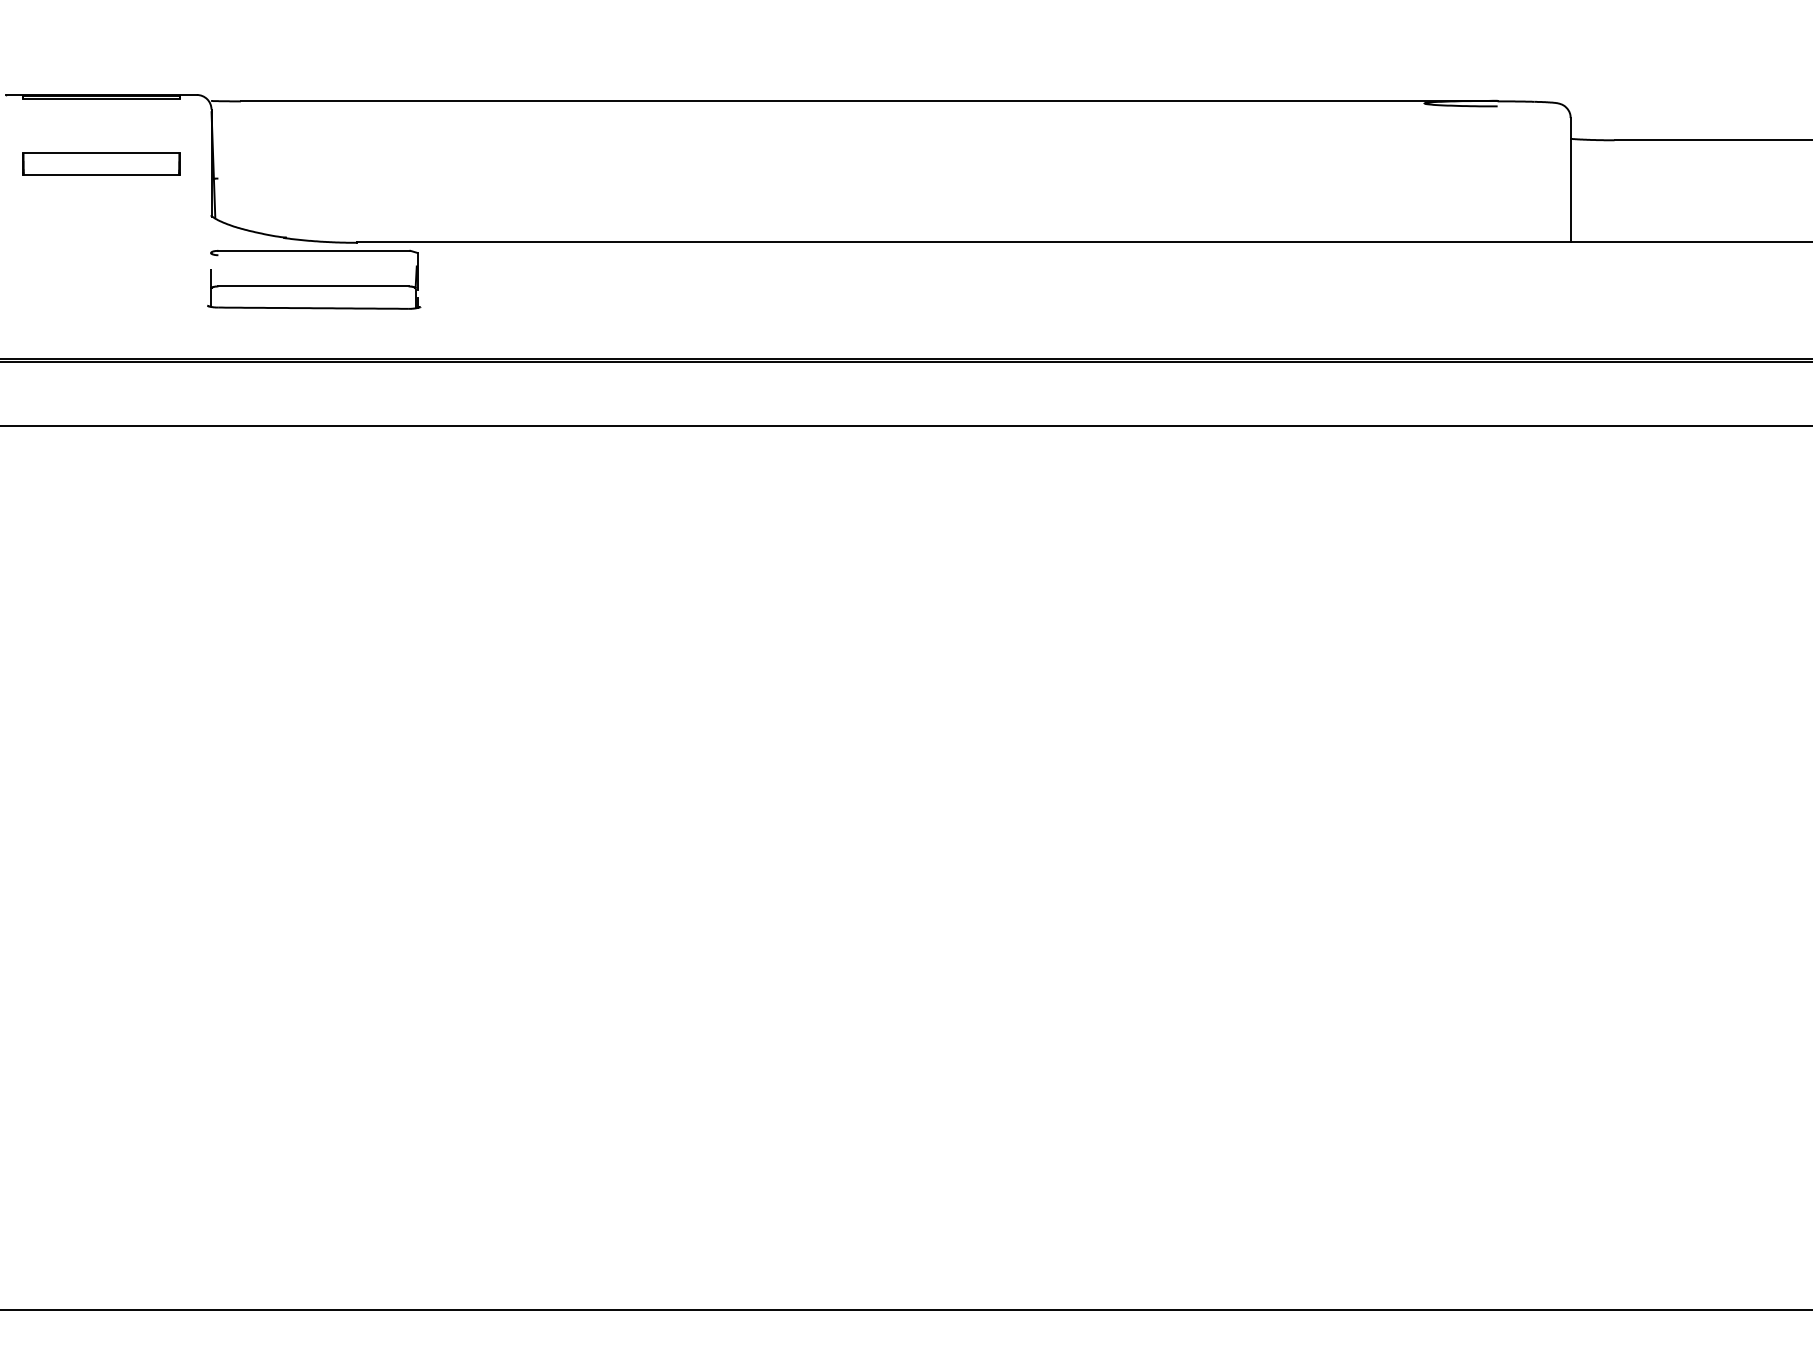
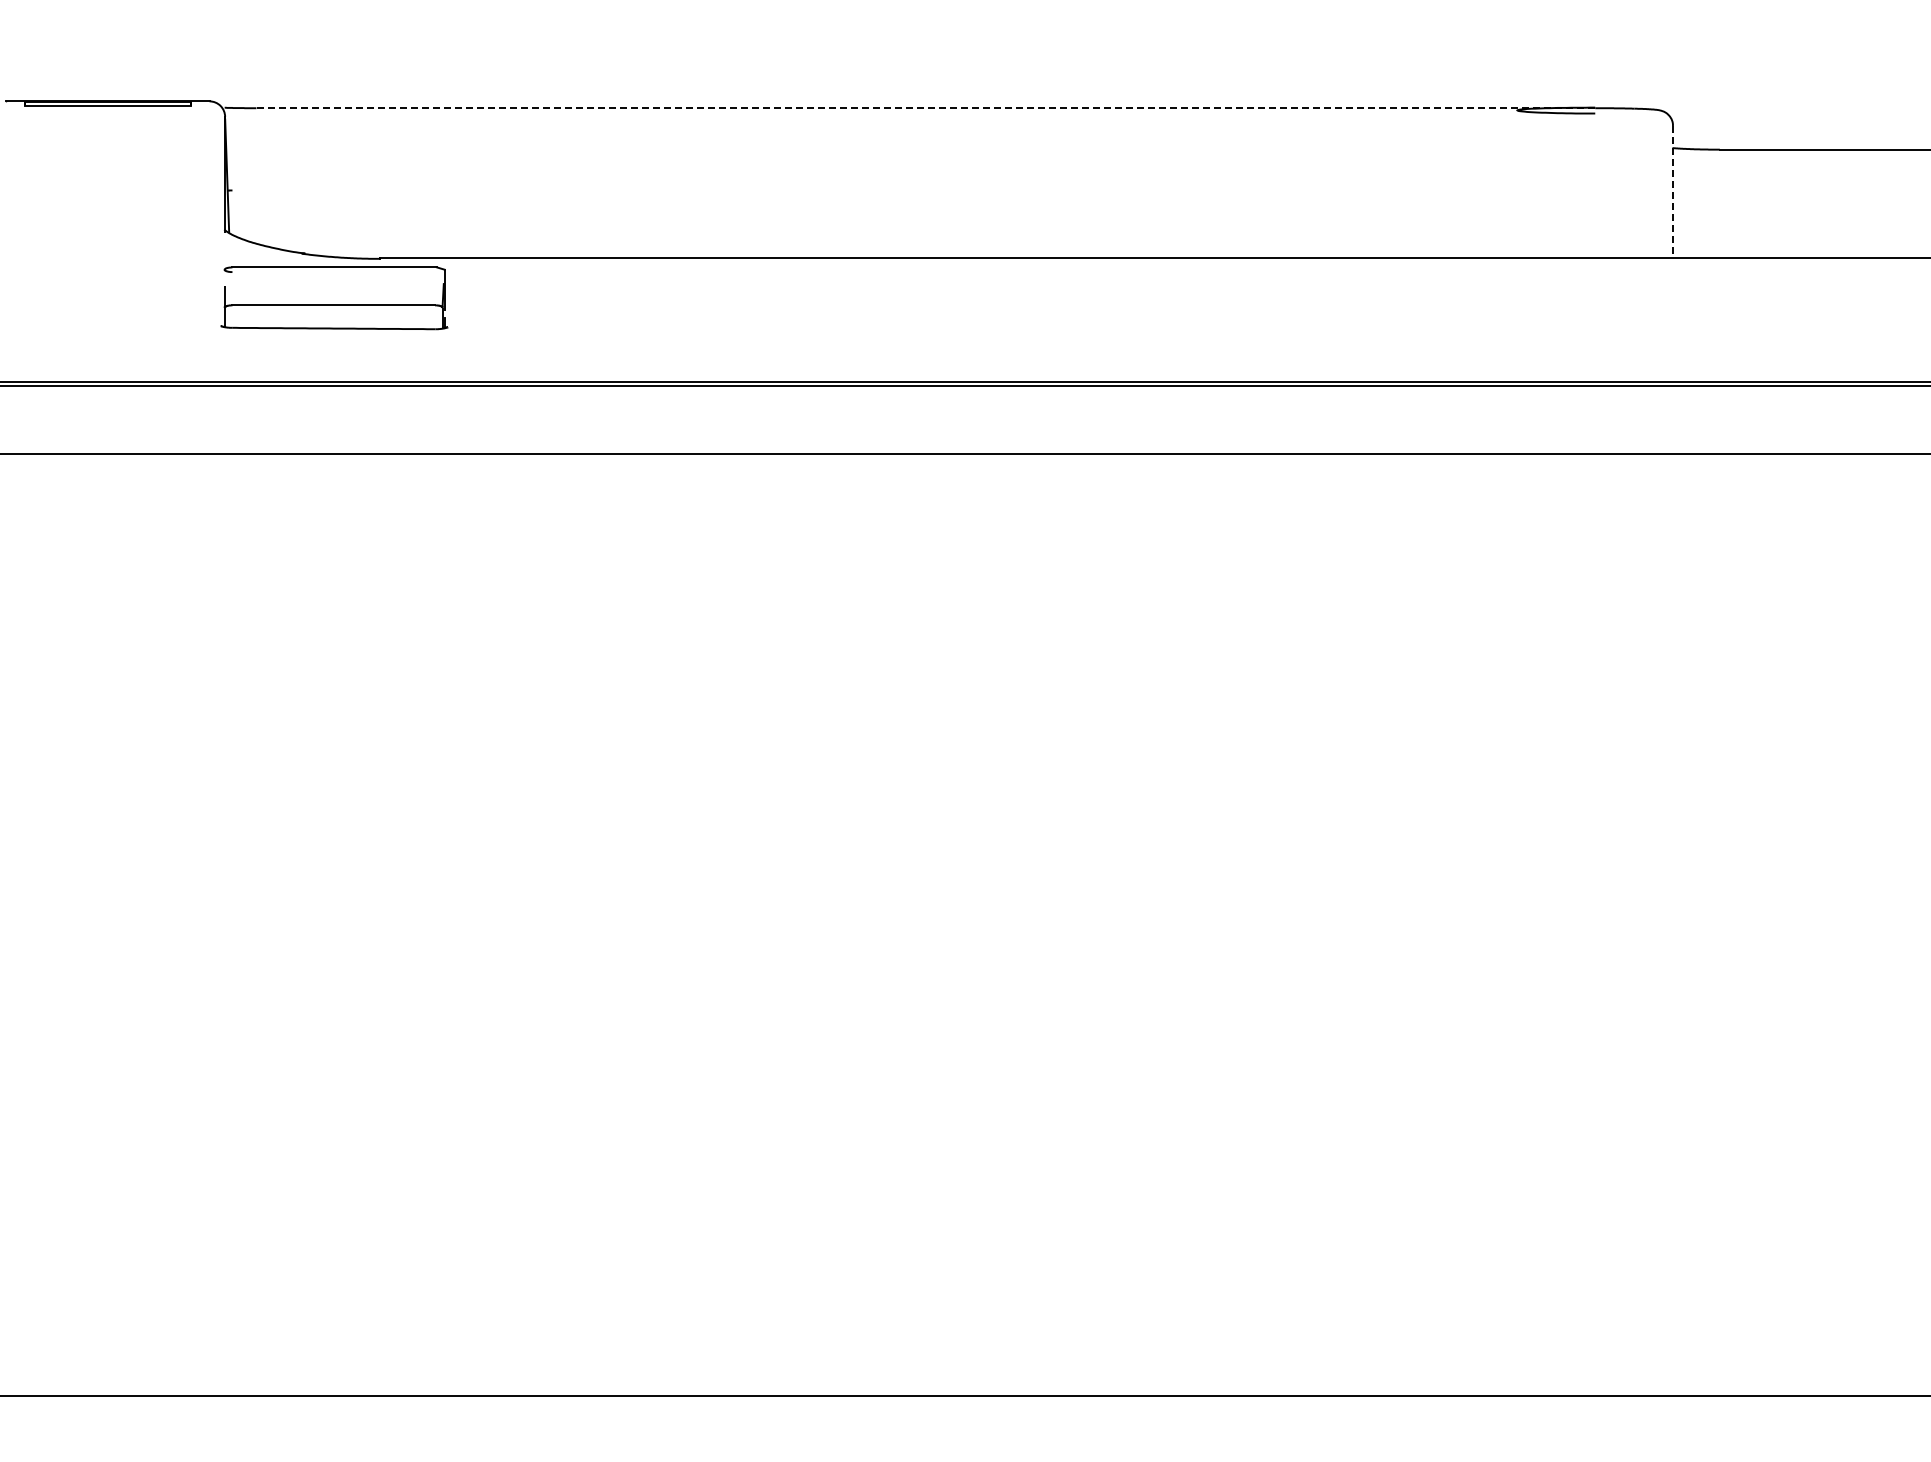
line: (868, 101) -> (925, 108), solid -> dashed
part: (101, 163) -> (107, 174), removed
line: (1571, 180) -> (1673, 192), solid -> dashed

